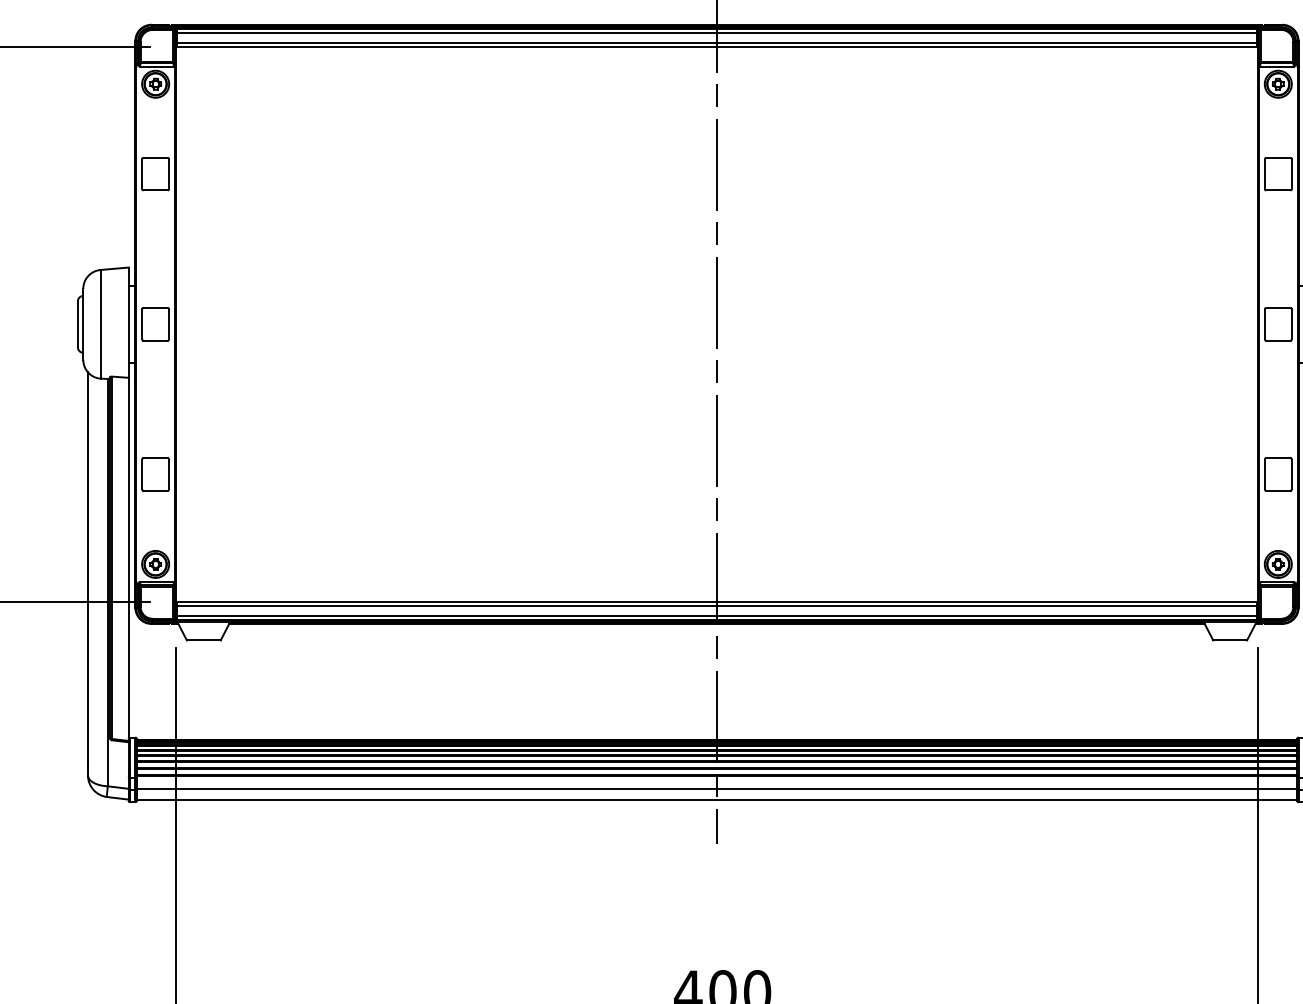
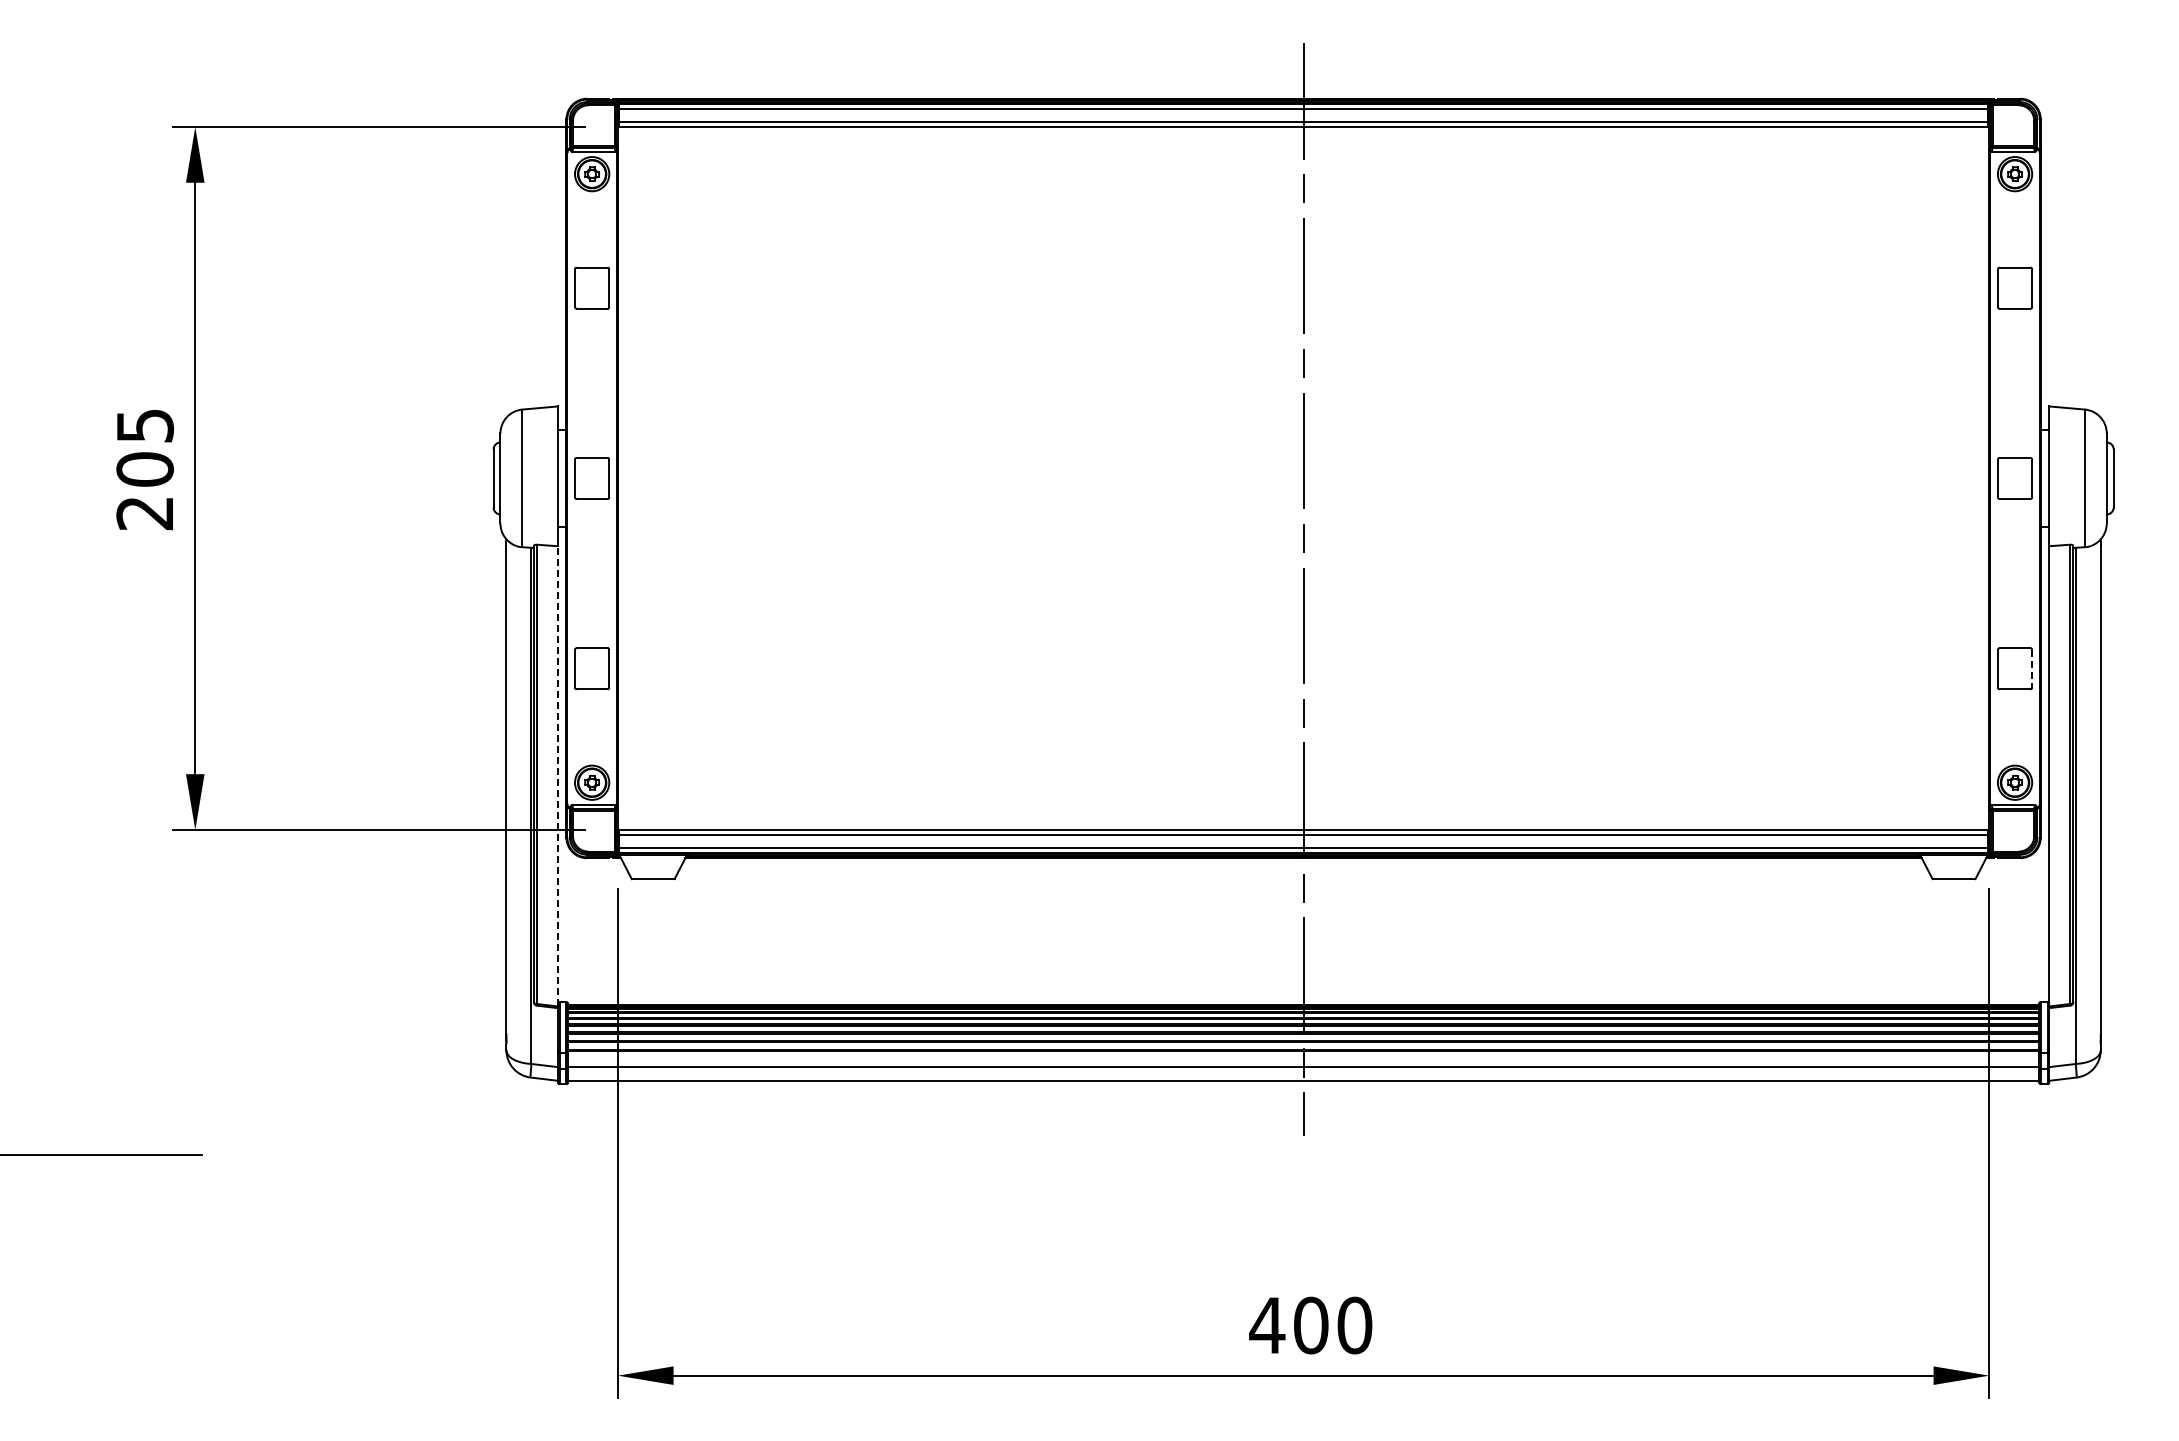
line: (1292, 474) -> (2032, 668), solid -> dashed
line: (128, 558) -> (557, 775), solid -> dashed

